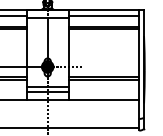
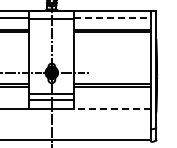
line: (104, 15) -> (113, 17), solid -> dashed
line: (103, 99) -> (112, 108), solid -> dashed

